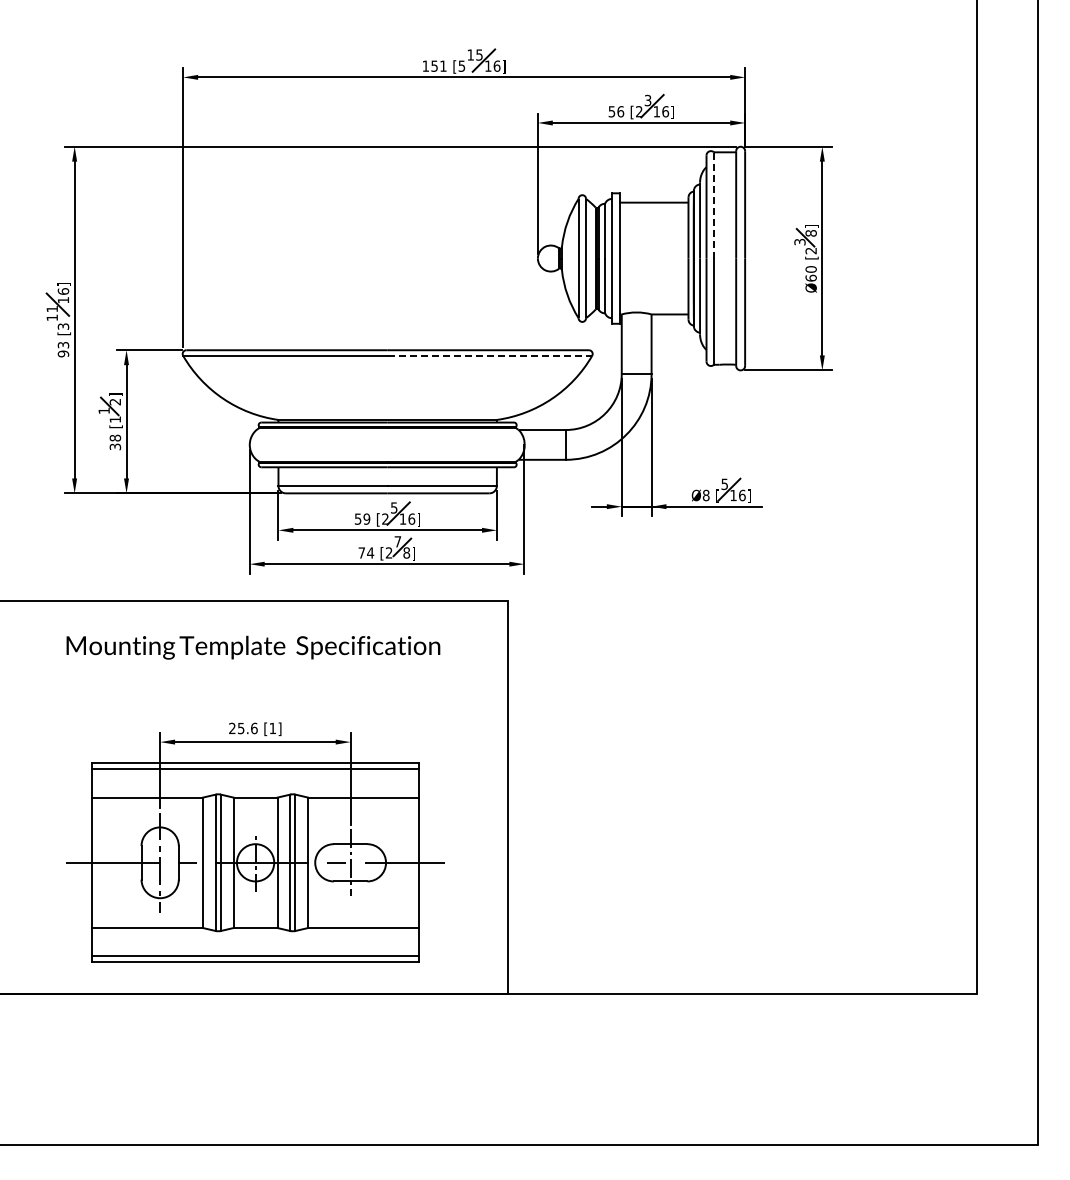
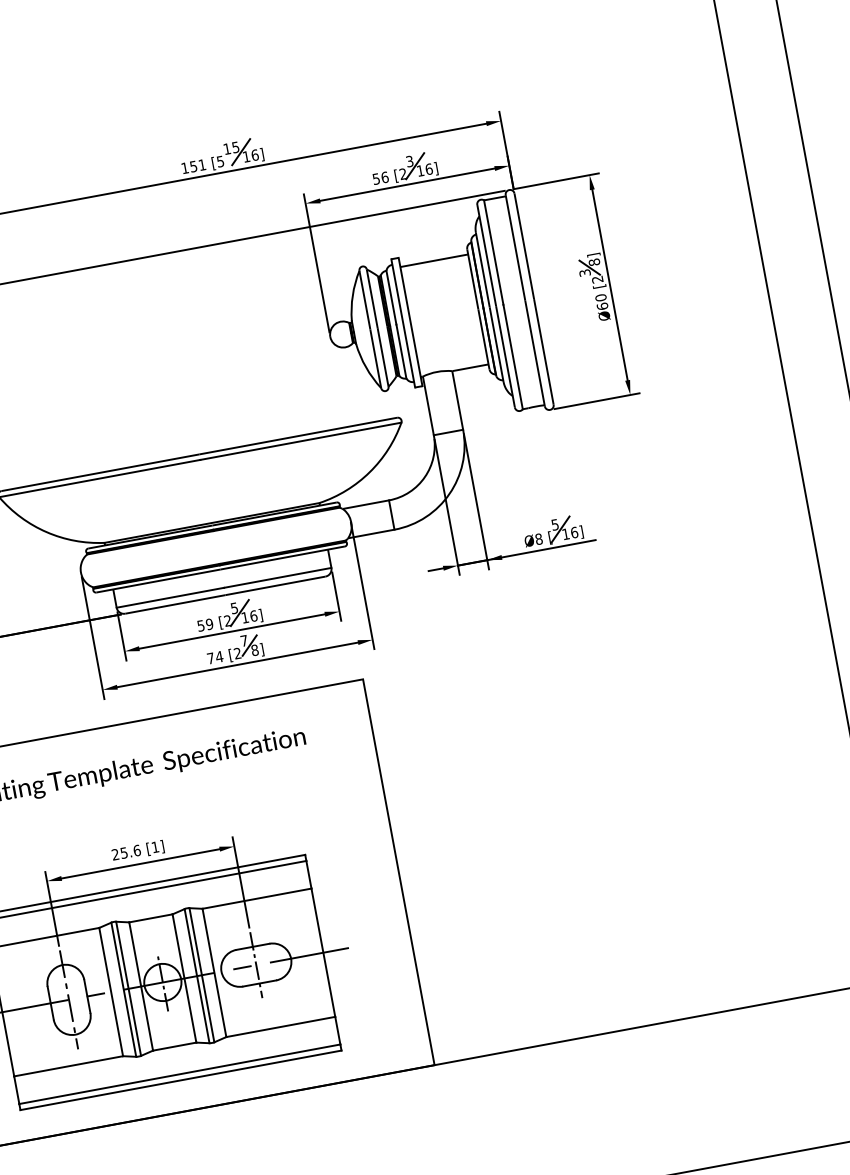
line: (713, 204) -> (493, 251), dashed -> solid
line: (490, 355) -> (301, 440), dashed -> solid

